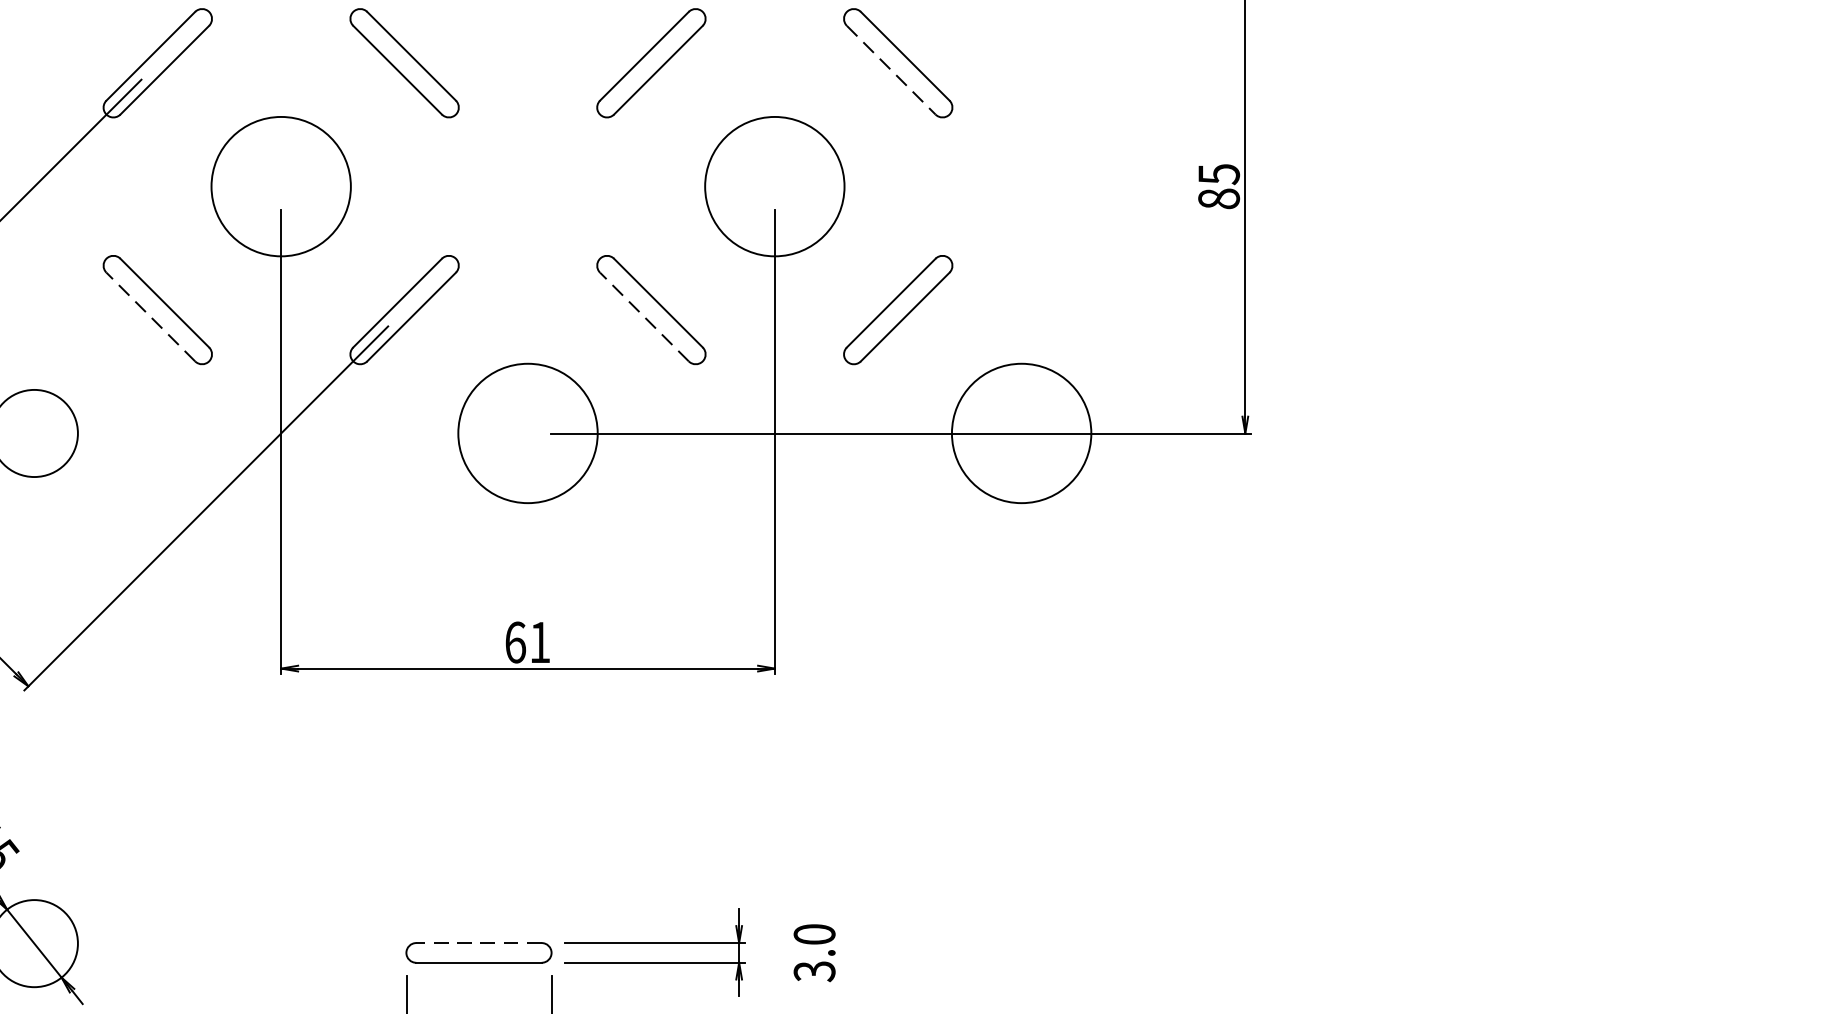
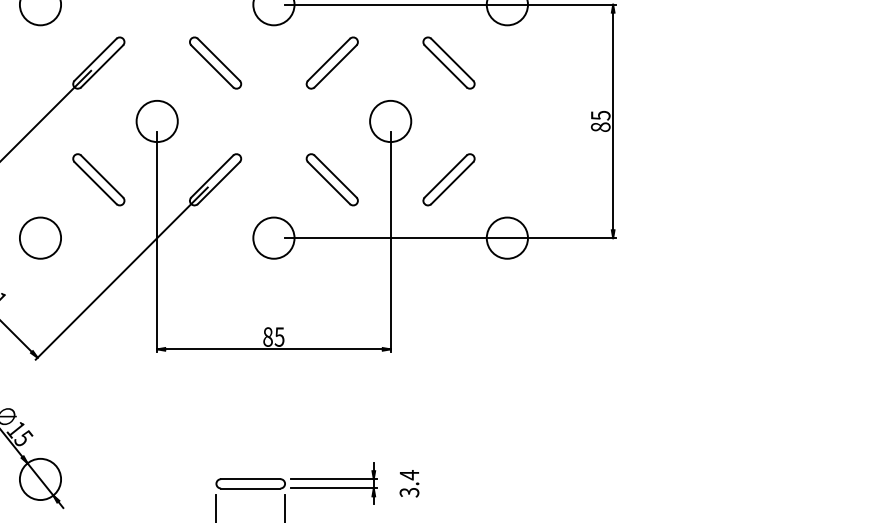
line: (890, 70) -> (445, 66), dashed -> solid
circle: (279, 186) -> (156, 121), size x0.62
circle: (774, 186) -> (390, 121), size x0.62
line: (150, 317) -> (95, 183), dashed -> solid
line: (645, 317) -> (329, 183), dashed -> solid
circle: (527, 432) -> (273, 237), size x0.62
circle: (1019, 432) -> (506, 237), size x0.62
text: (527, 641) -> (273, 336), 61 -> 85
text: (814, 935) -> (409, 475), 3.0 -> 3.4
line: (478, 943) -> (250, 479), dashed -> solid

